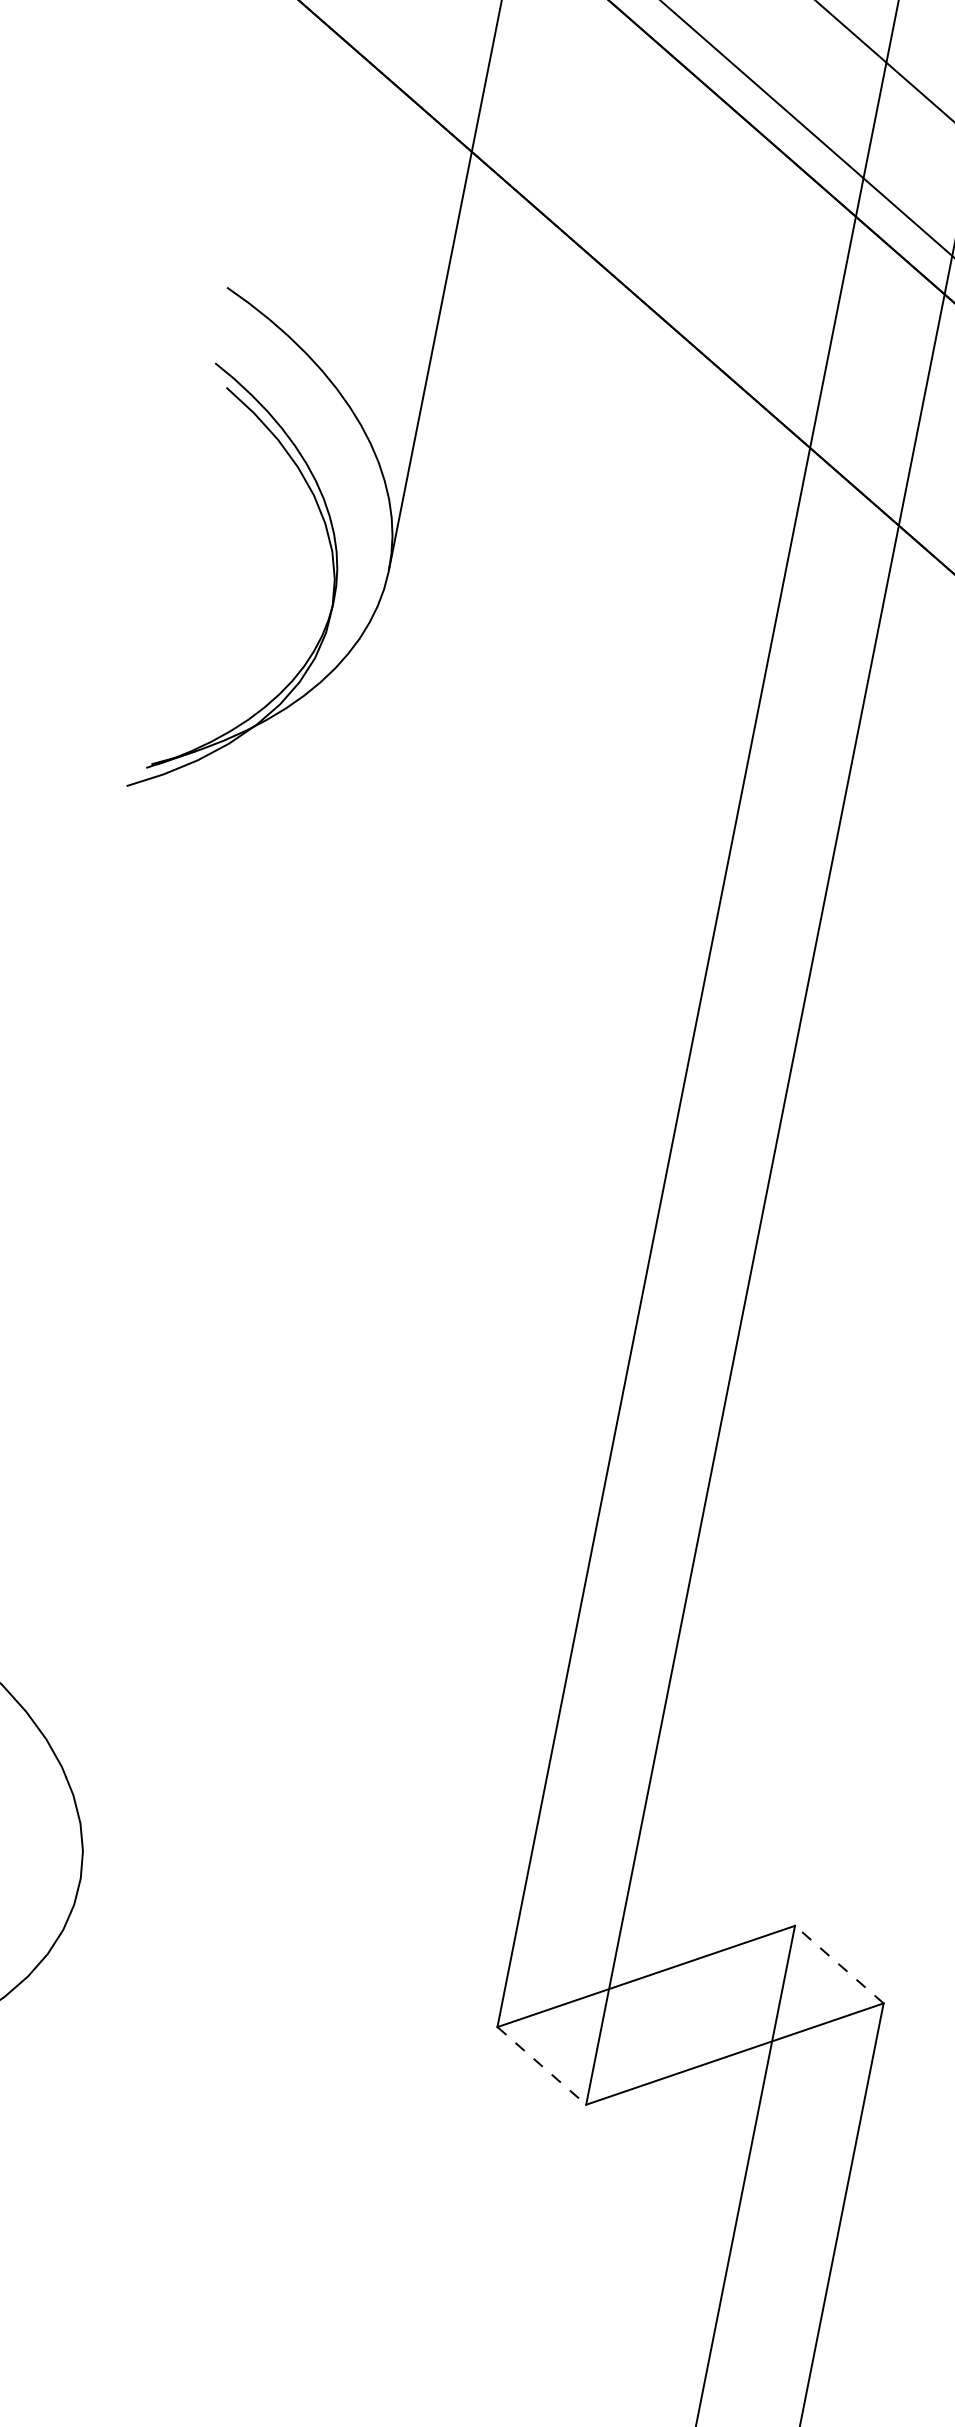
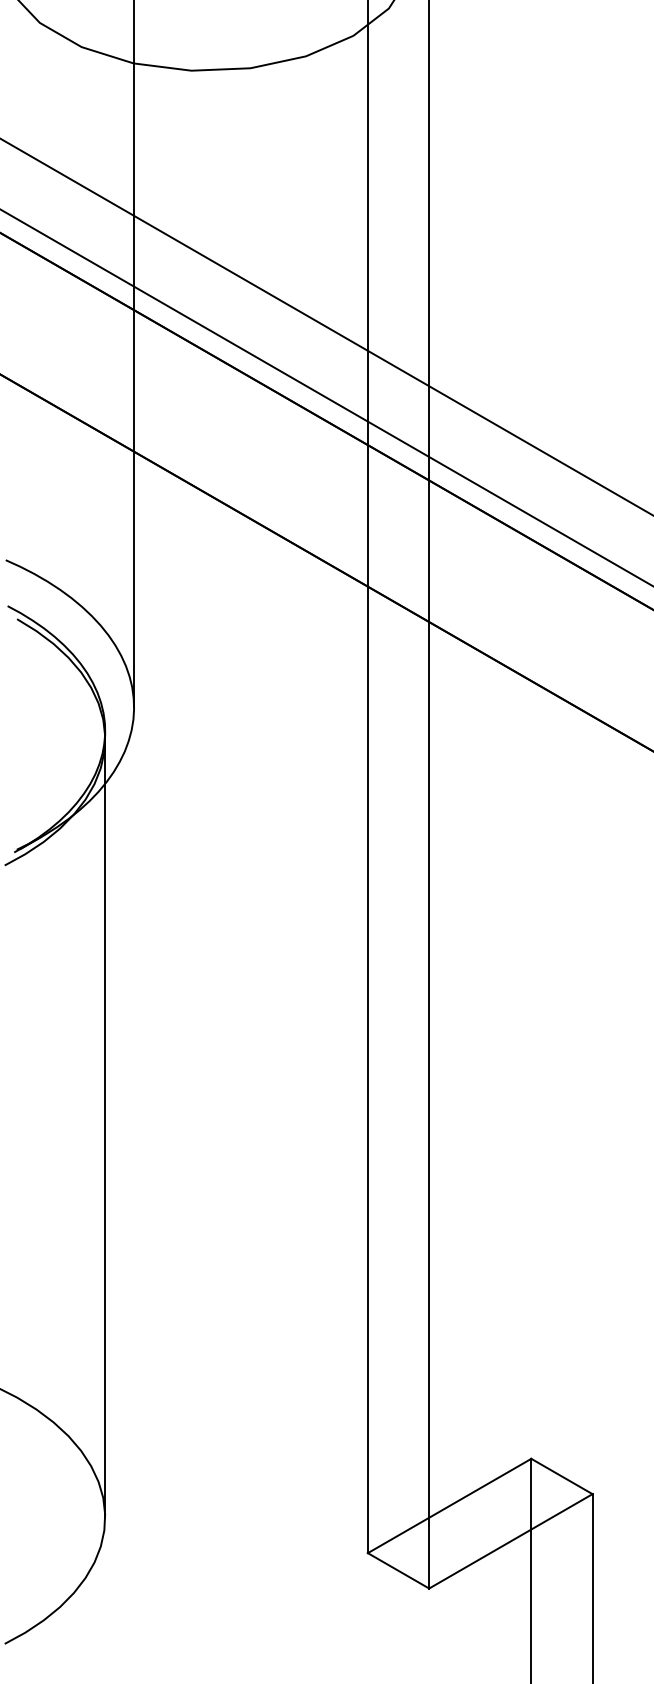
line: (206, 1248) -> (105, 1128), added
line: (838, 1964) -> (561, 1476), dashed -> solid
line: (541, 2066) -> (398, 1571), dashed -> solid

